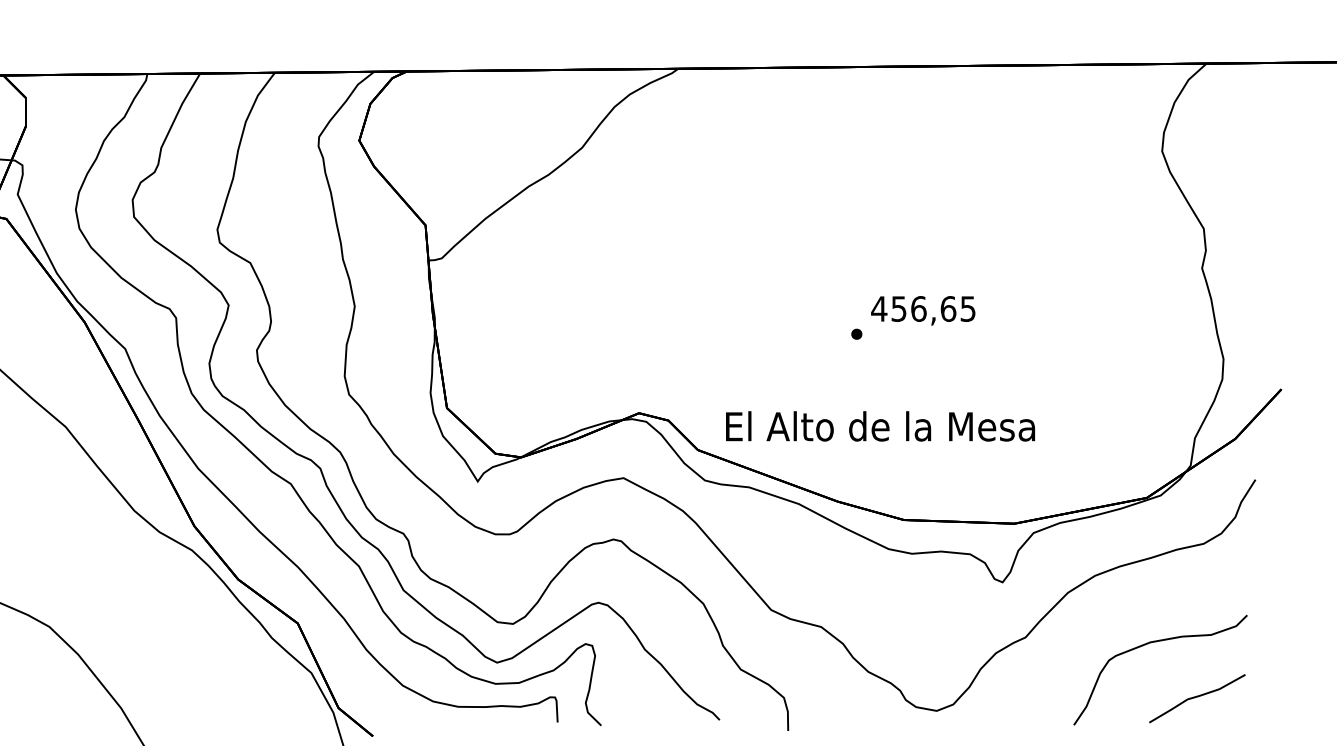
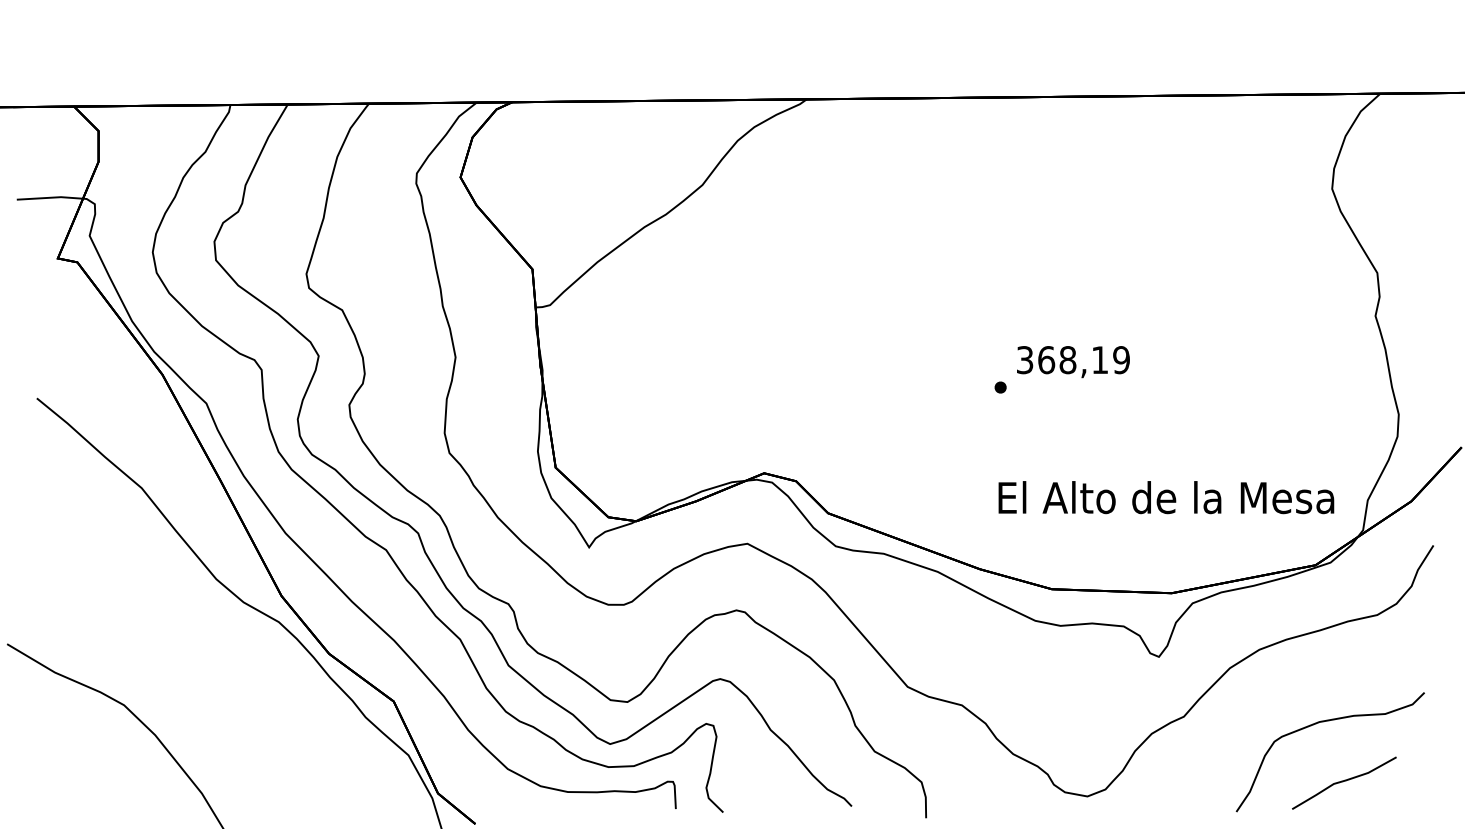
text: (922, 309) -> (1072, 360), 456,65 -> 368,19
text: (880, 426) -> (1166, 497), moved
curve: (1197, 697) -> (1344, 781), moved

